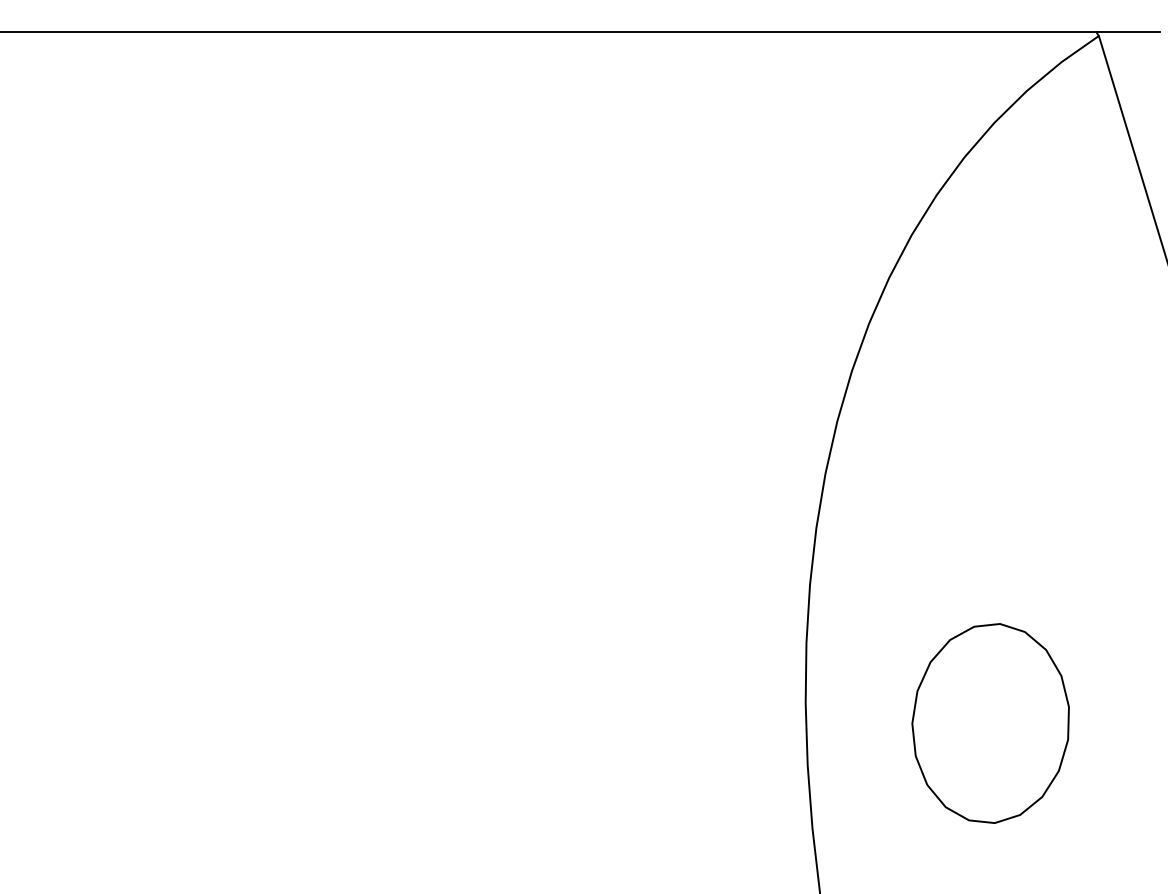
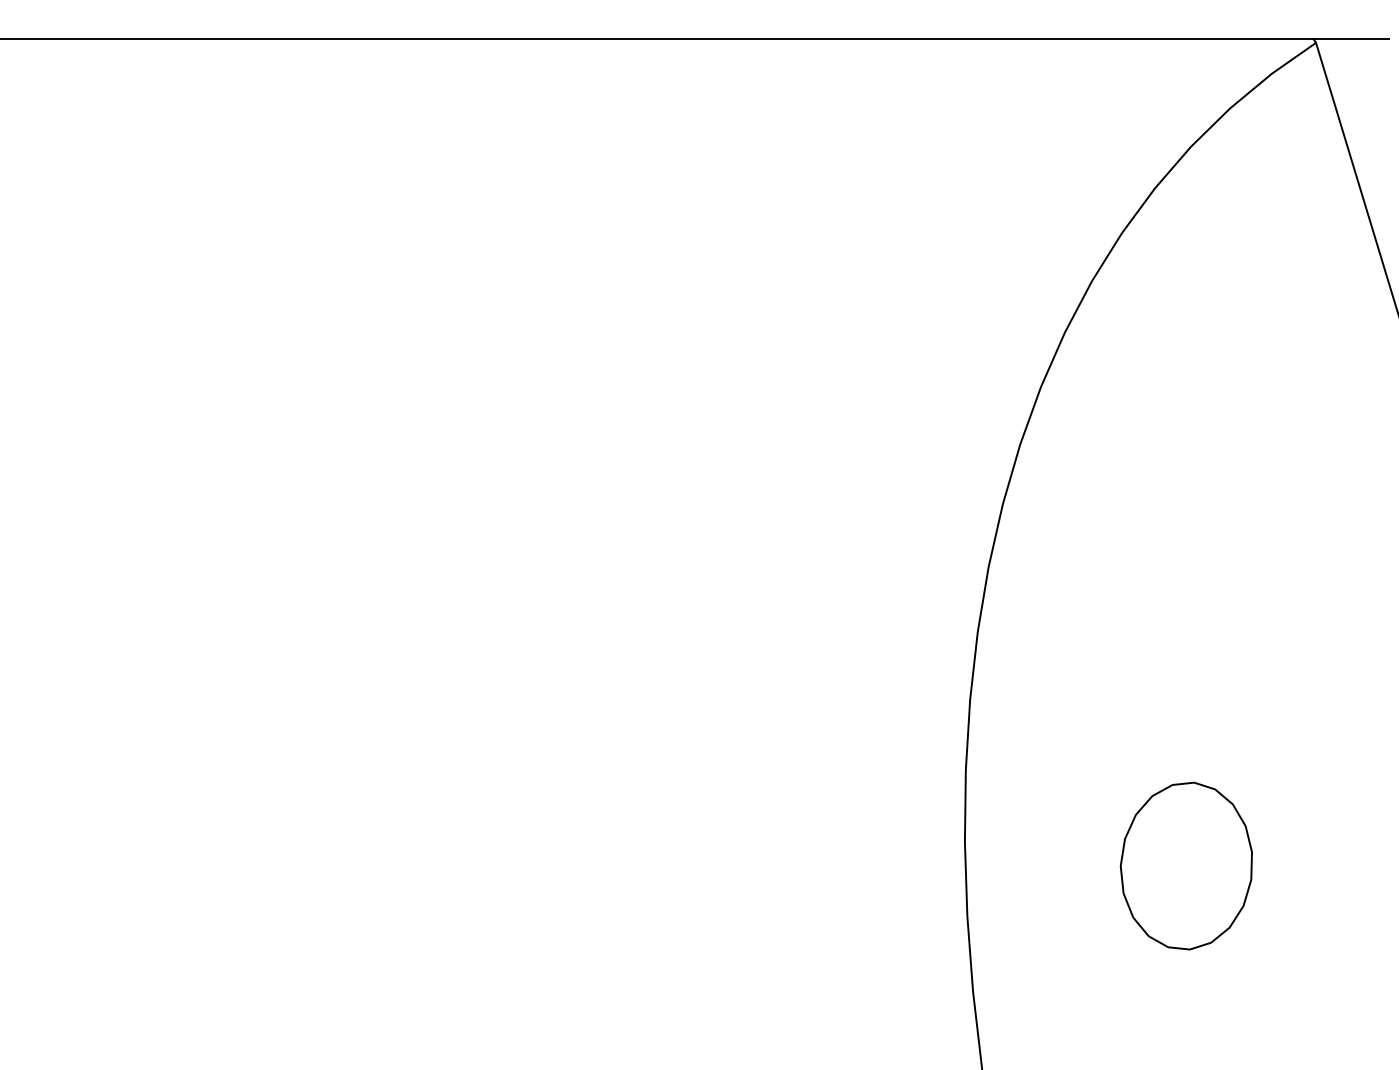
part: (990, 723) -> (1186, 866), size x0.7

